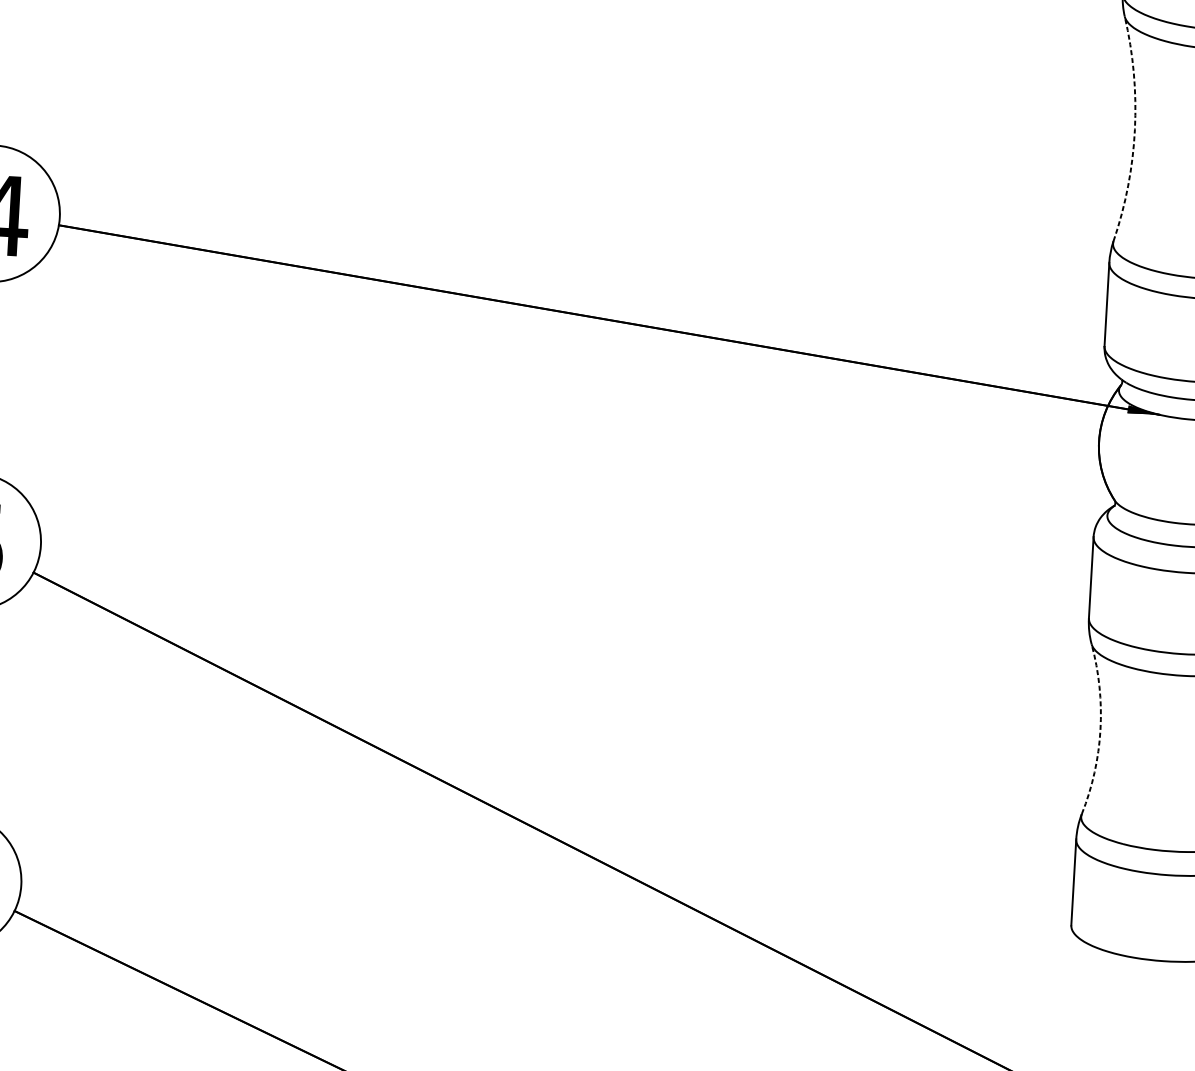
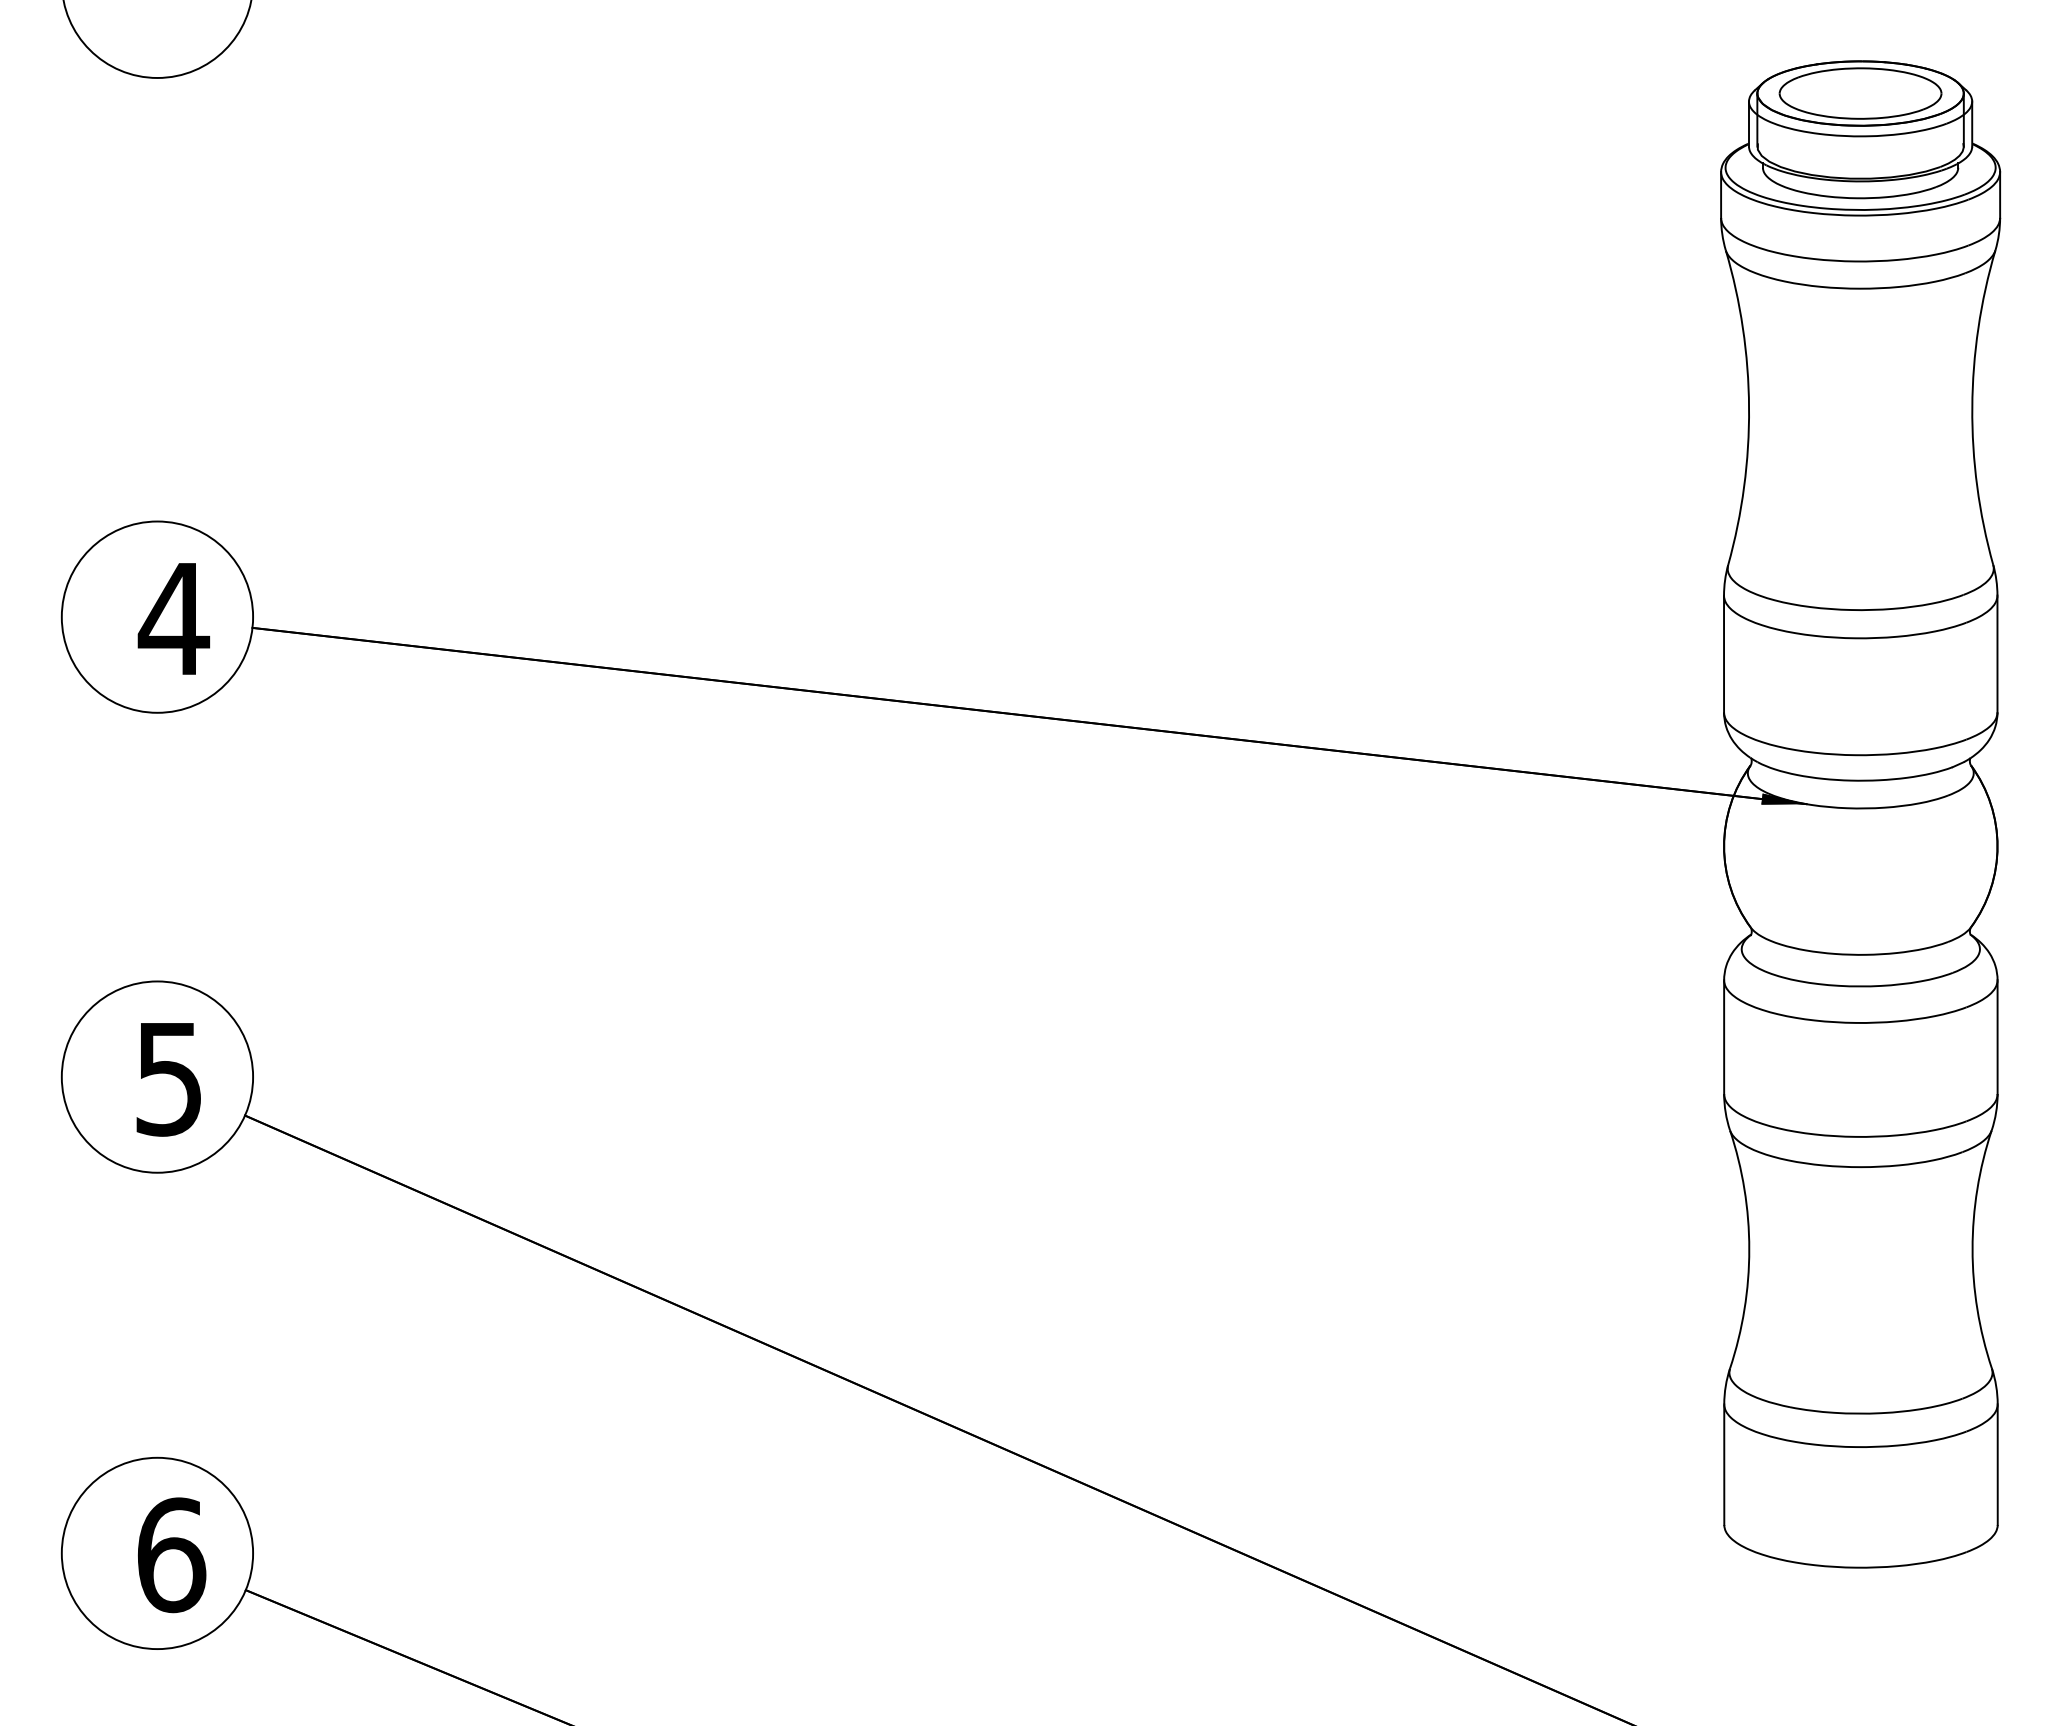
arc: (1135, 129) -> (1749, 407), dashed -> solid
arc: (1100, 729) -> (1749, 1249), dashed -> solid

